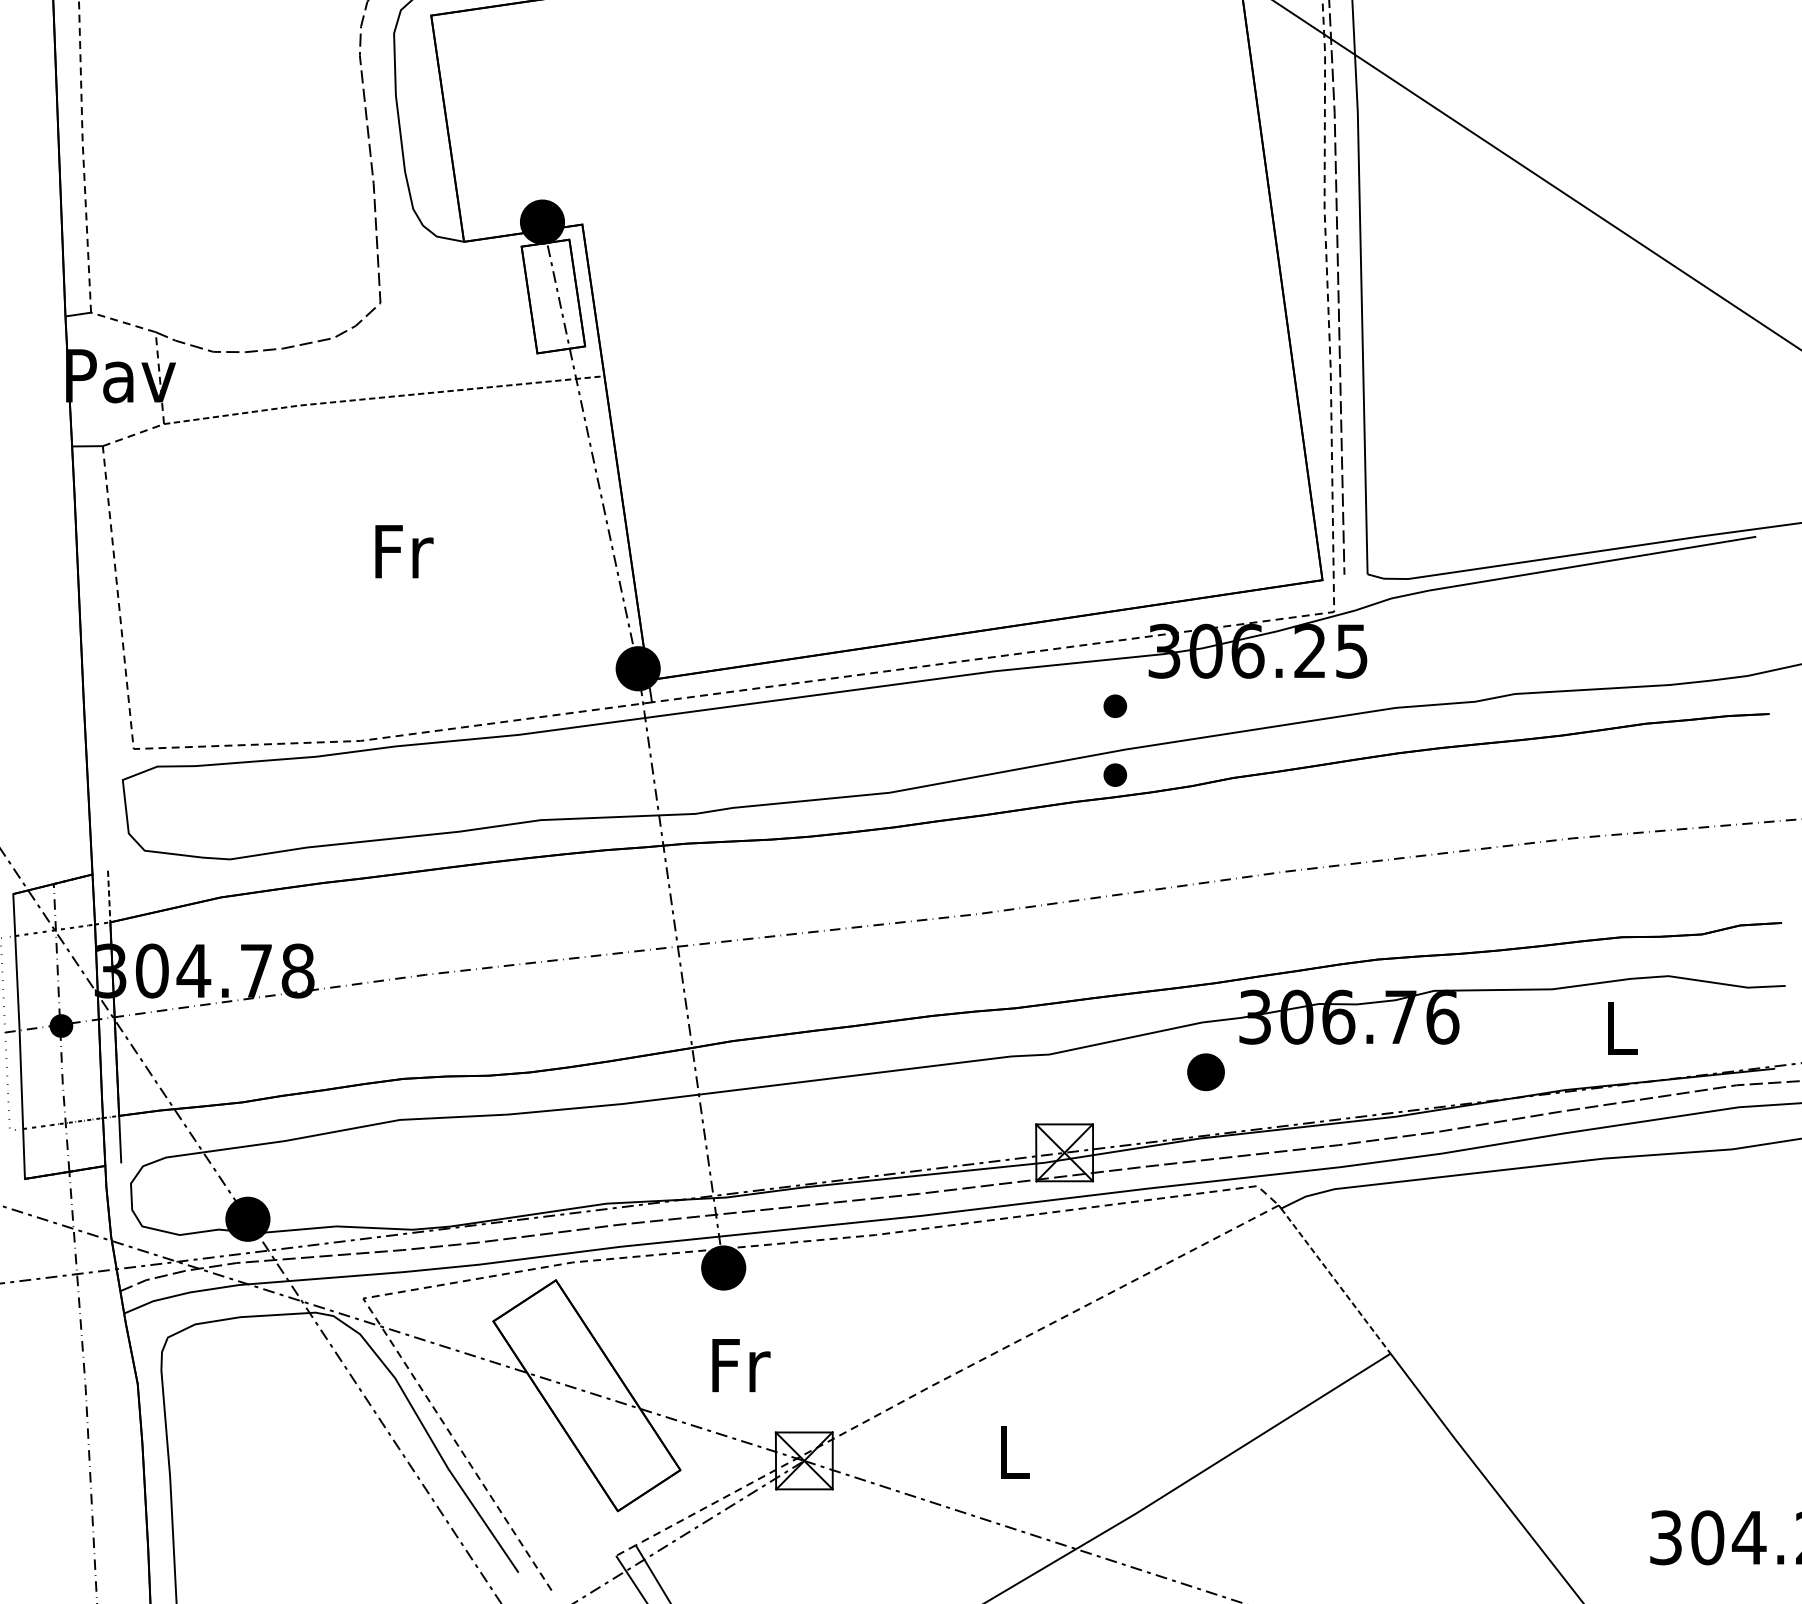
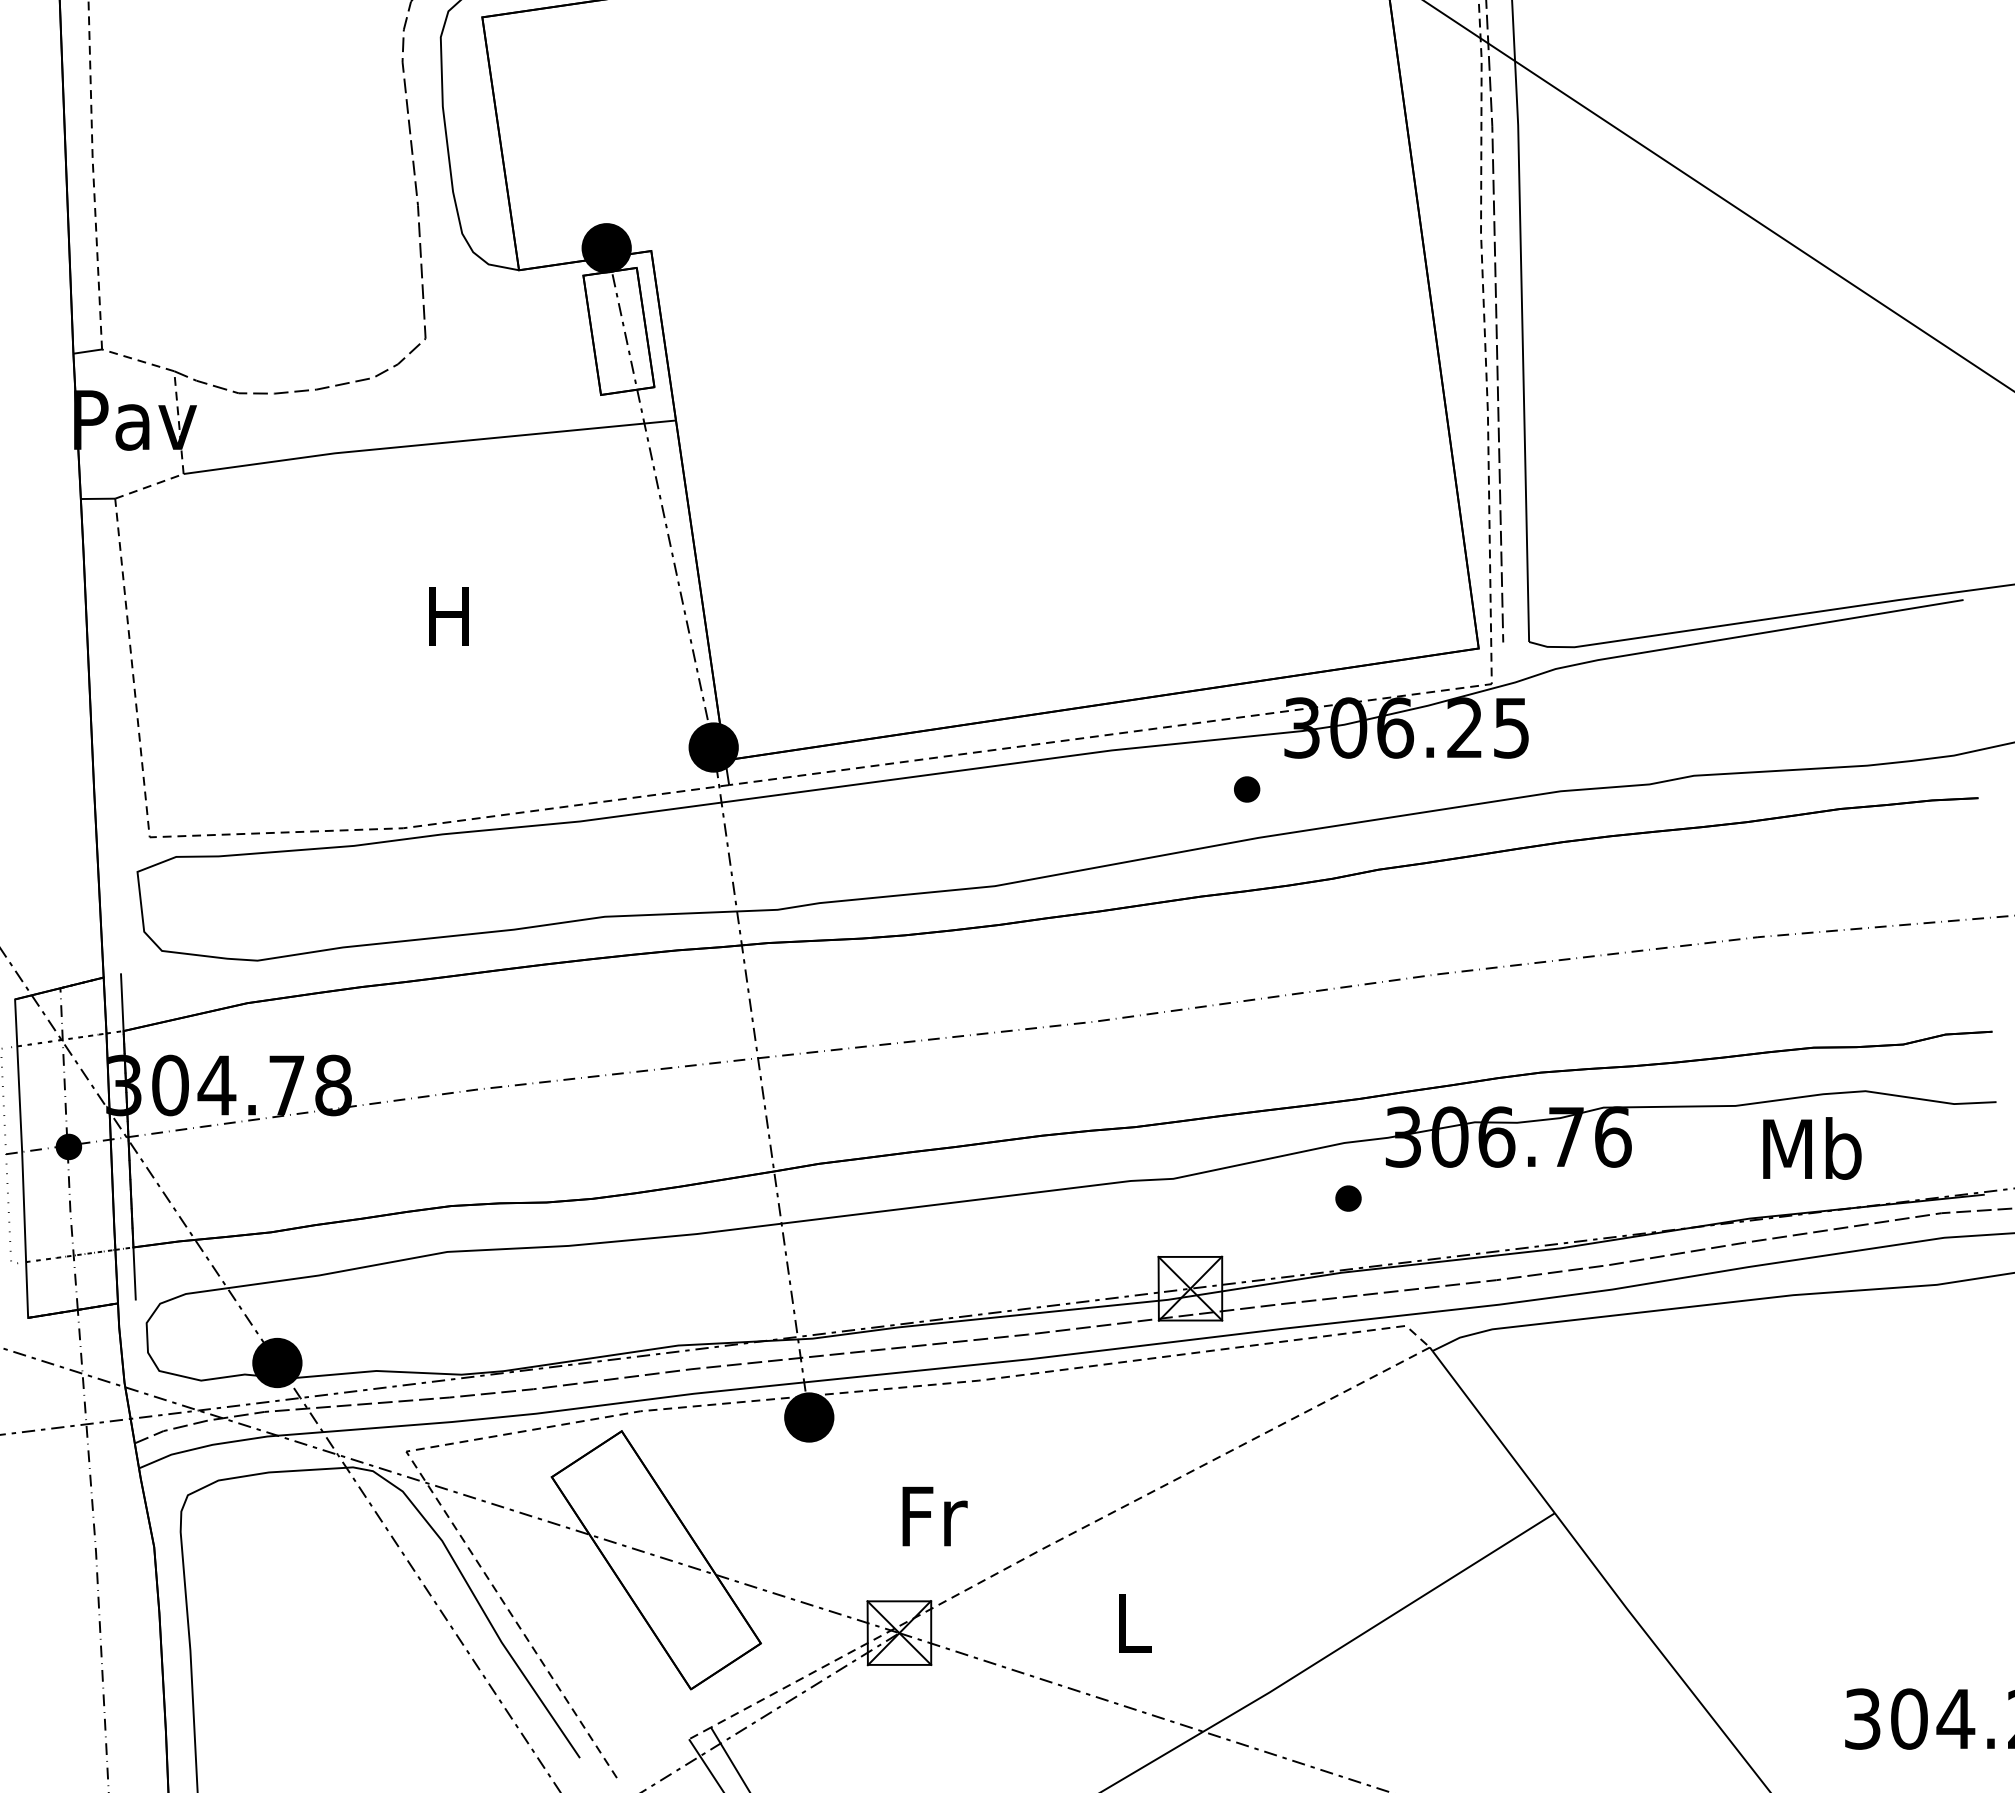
line: (383, 397) -> (429, 444), dashed -> solid
text: (404, 551) -> (452, 616), Fr -> H
part: (1115, 775) -> (1247, 866), removed
line: (109, 896) -> (122, 1002), dashed -> solid
text: (1621, 1027) -> (1812, 1148), L -> Mb
part: (1206, 1072) -> (1348, 1198), size x0.62
line: (1335, 1281) -> (1493, 1432), dashed -> solid
text: (740, 1365) -> (934, 1516), moved

